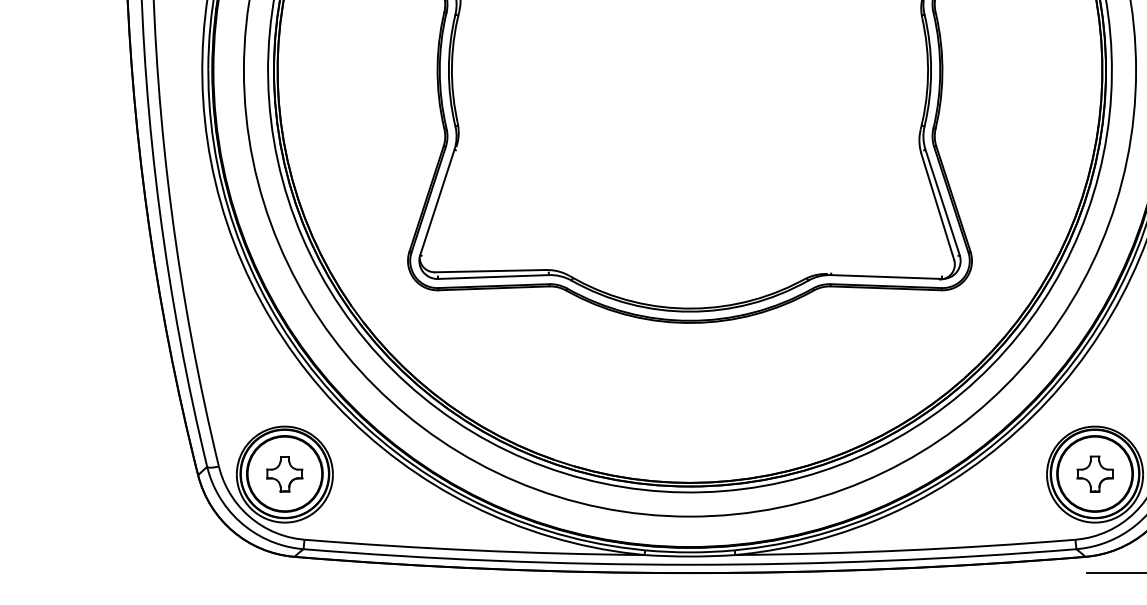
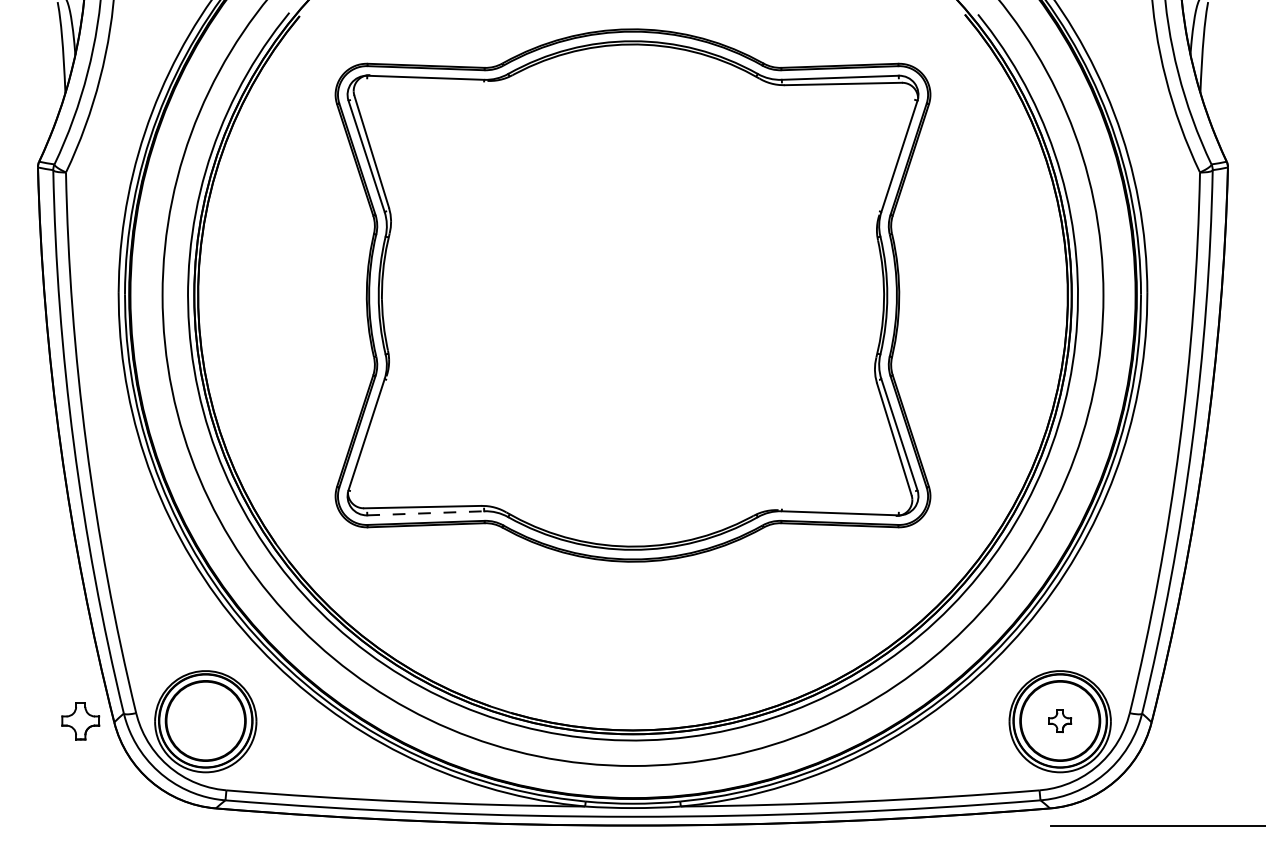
line: (494, 277) -> (426, 513), solid -> dashed
part: (1094, 473) -> (1059, 720), size x0.6
part: (284, 474) -> (80, 721), moved

